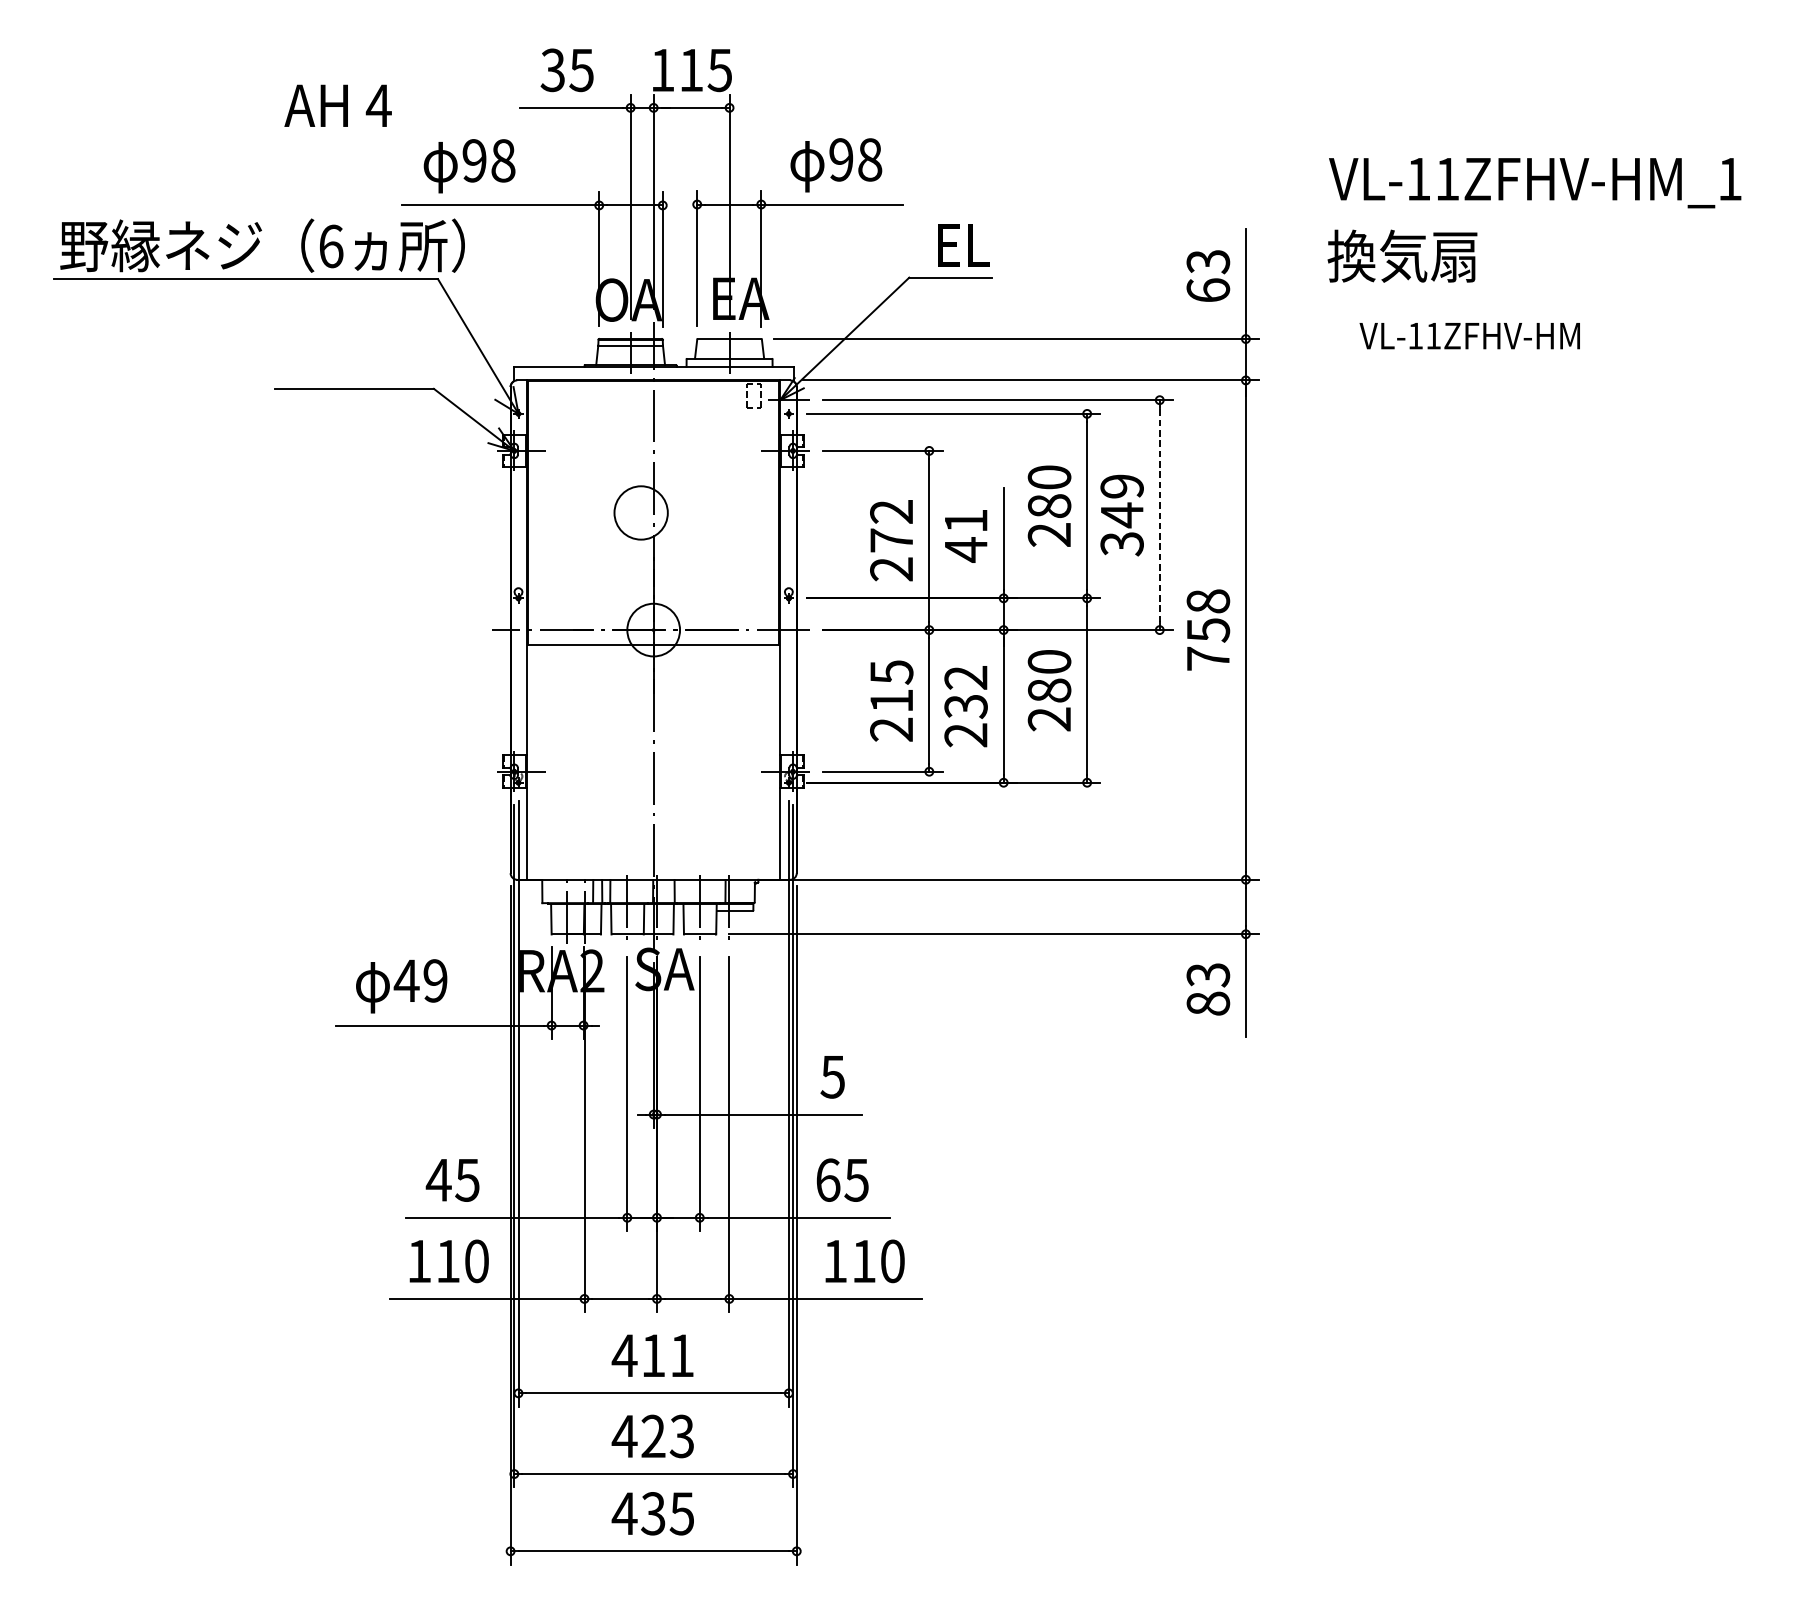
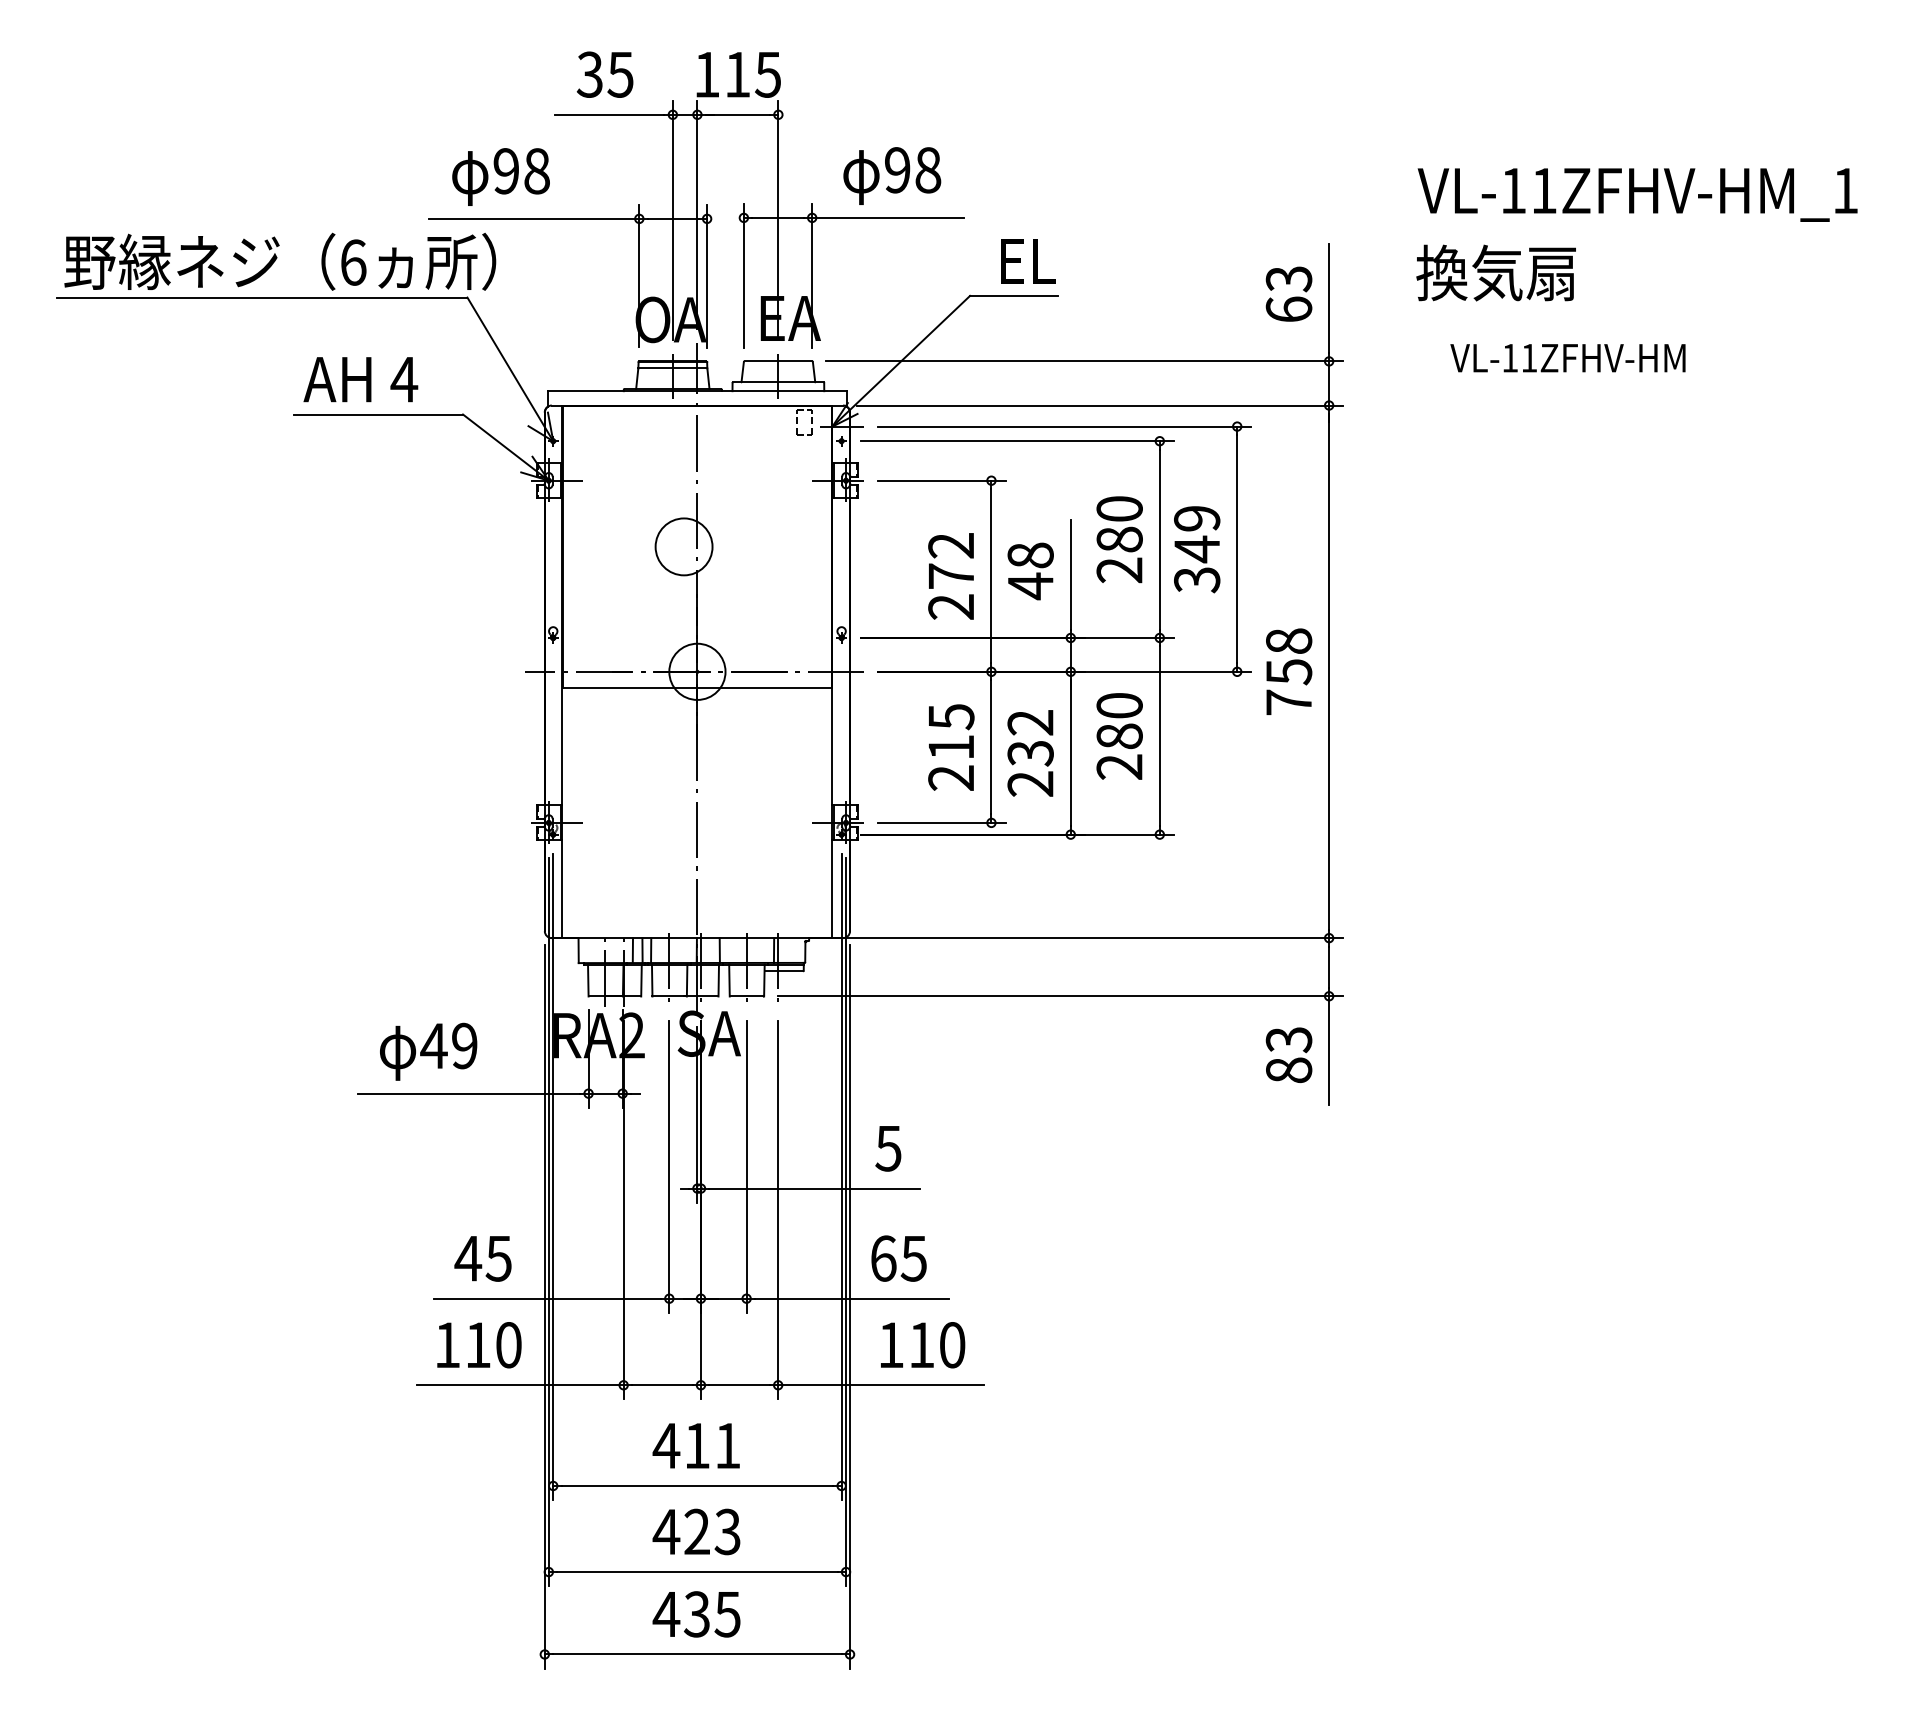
text: (337, 105) -> (360, 379), moved
line: (1160, 514) -> (1237, 548), dashed -> solid
text: (965, 521) -> (1030, 555), 41 -> 48

